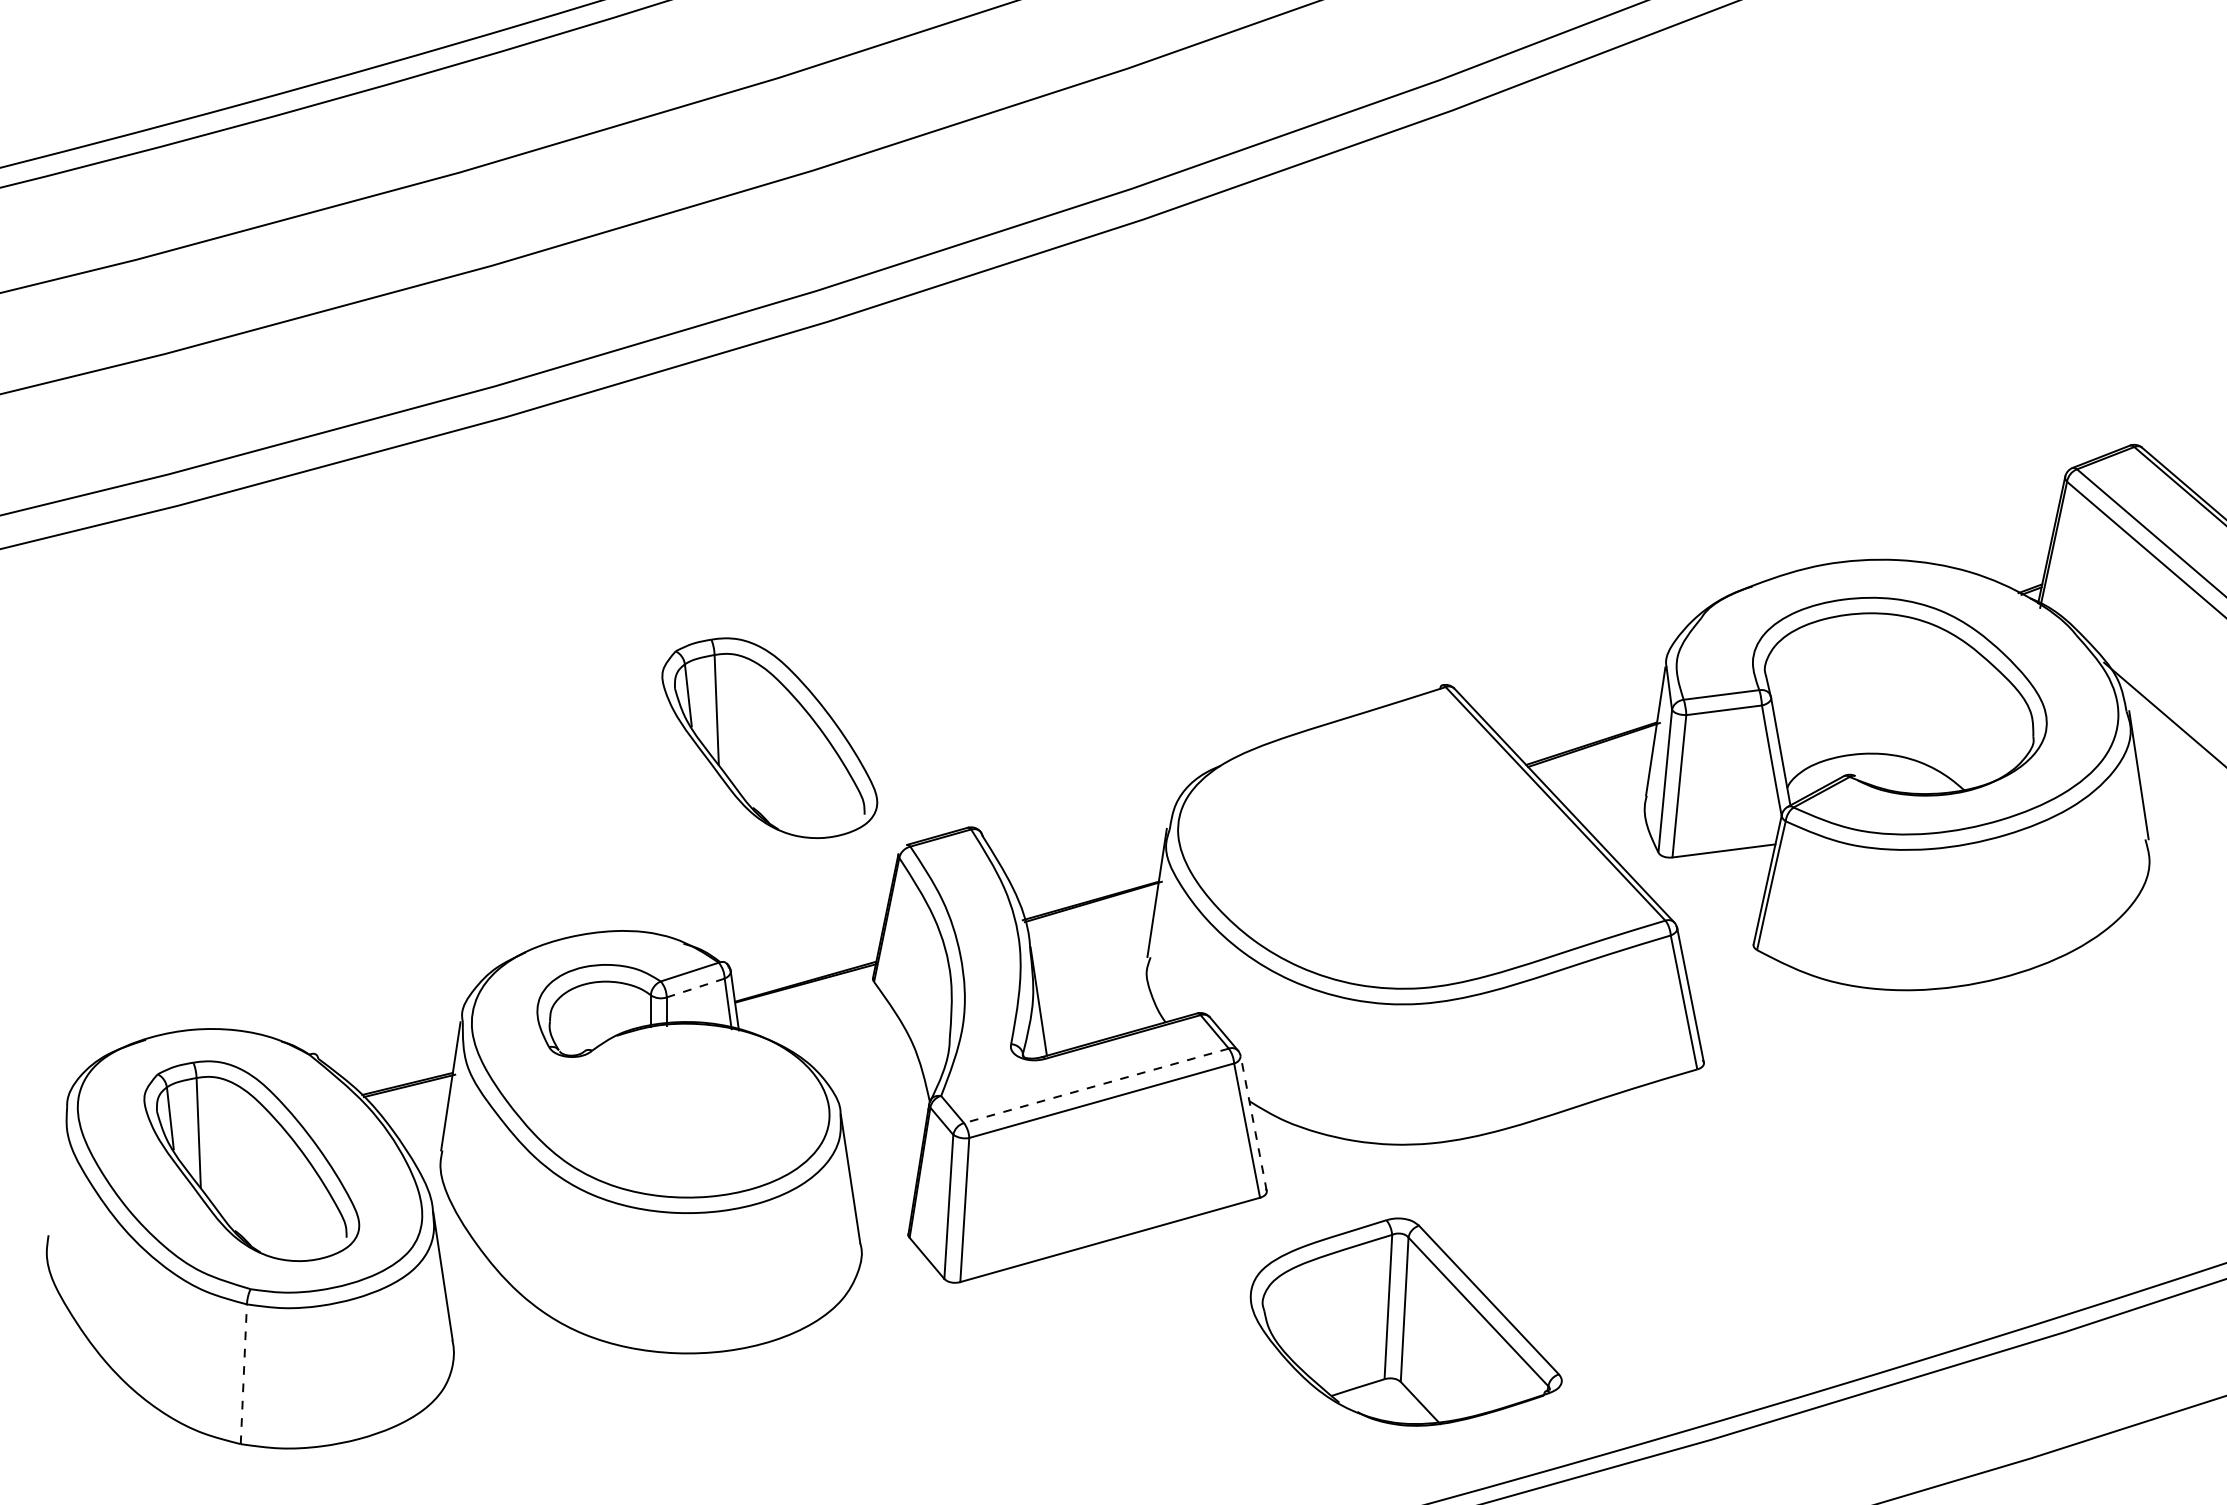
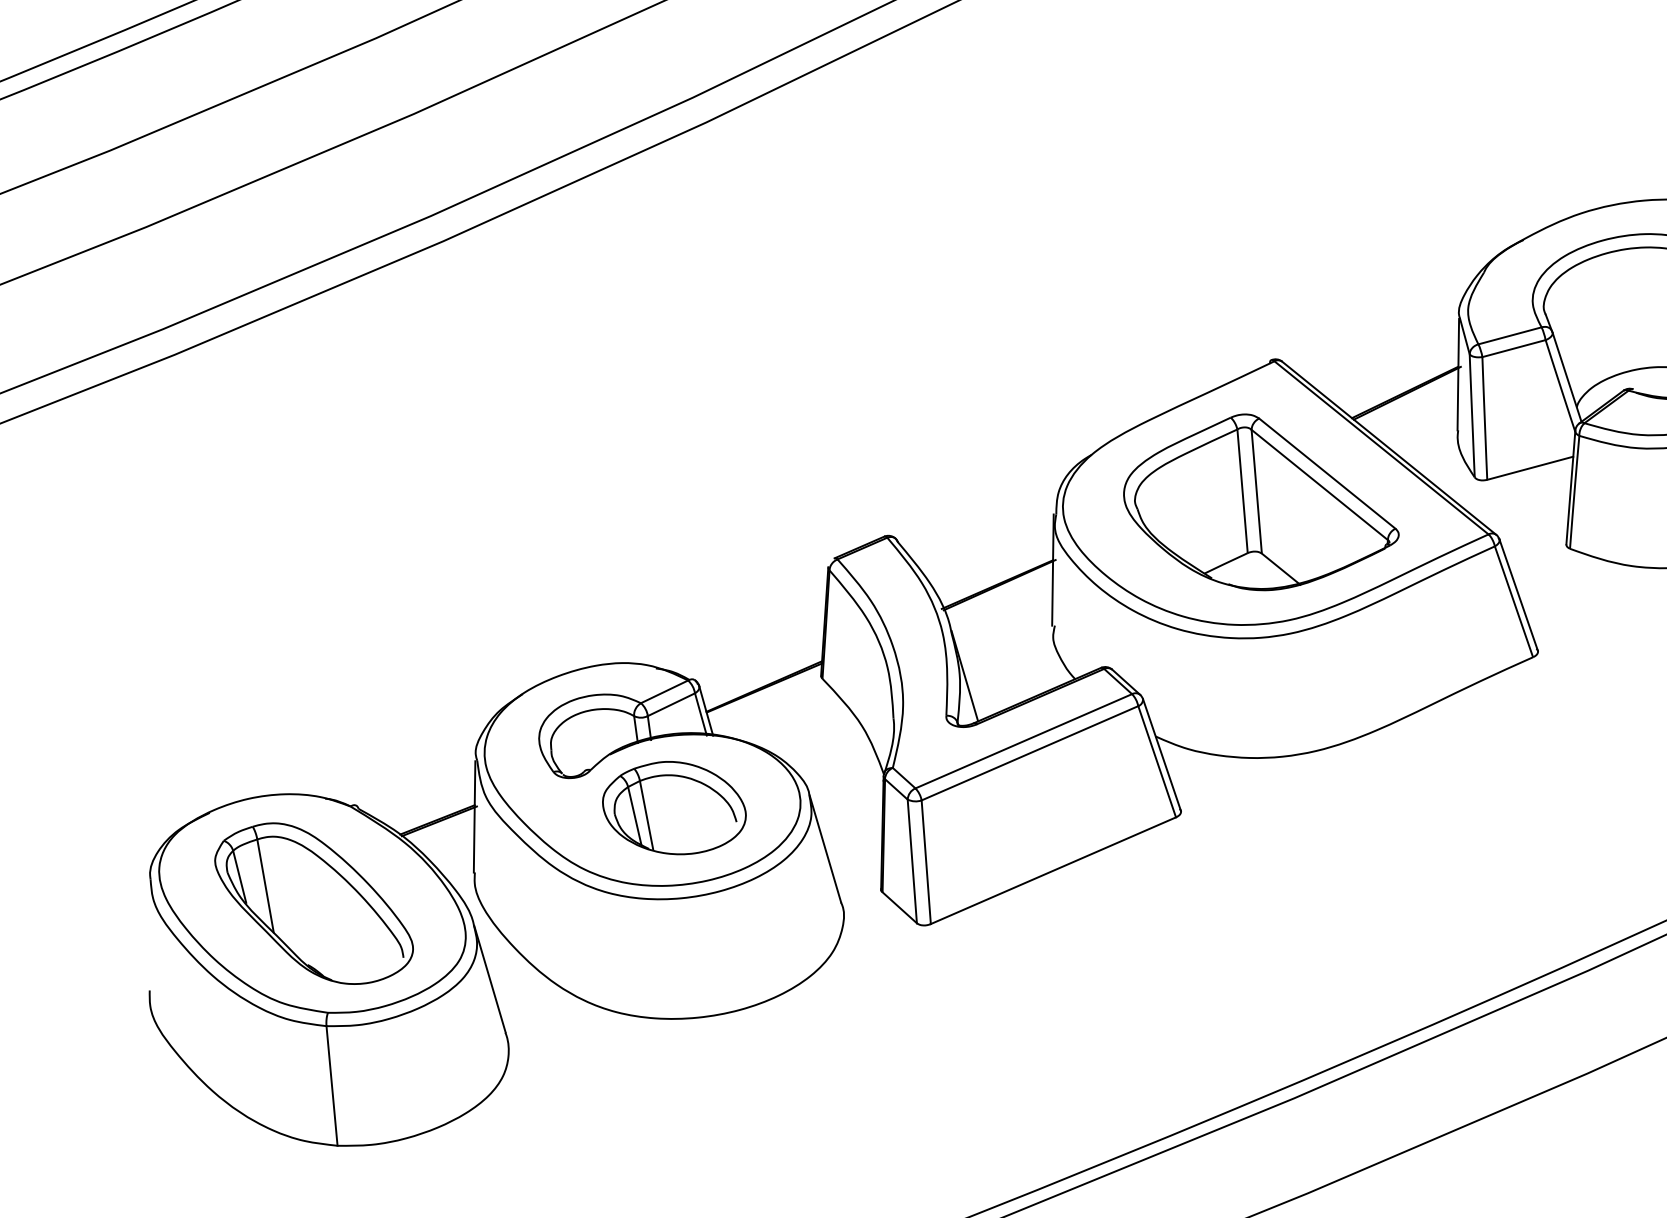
part: (769, 737) -> (705, 482), removed
line: (695, 988) -> (671, 705), dashed -> solid
line: (1096, 1085) -> (1023, 740), dashed -> solid
part: (682, 1107) -> (674, 807), added
line: (1253, 1123) -> (1161, 754), dashed -> solid
part: (1405, 1321) -> (1258, 501), moved
line: (243, 1374) -> (331, 1086), dashed -> solid

